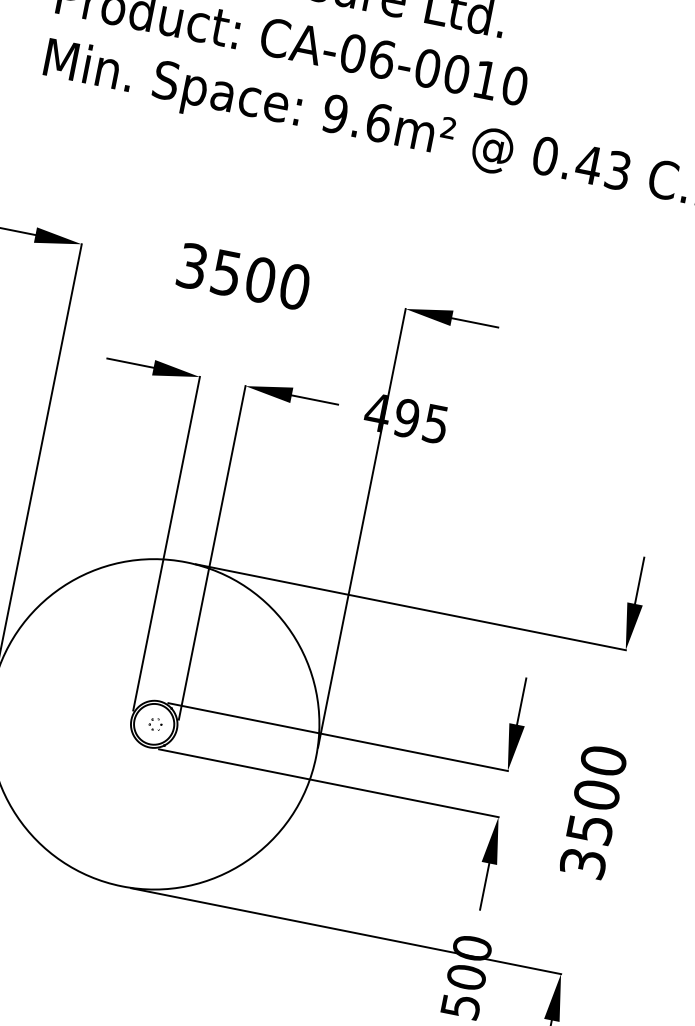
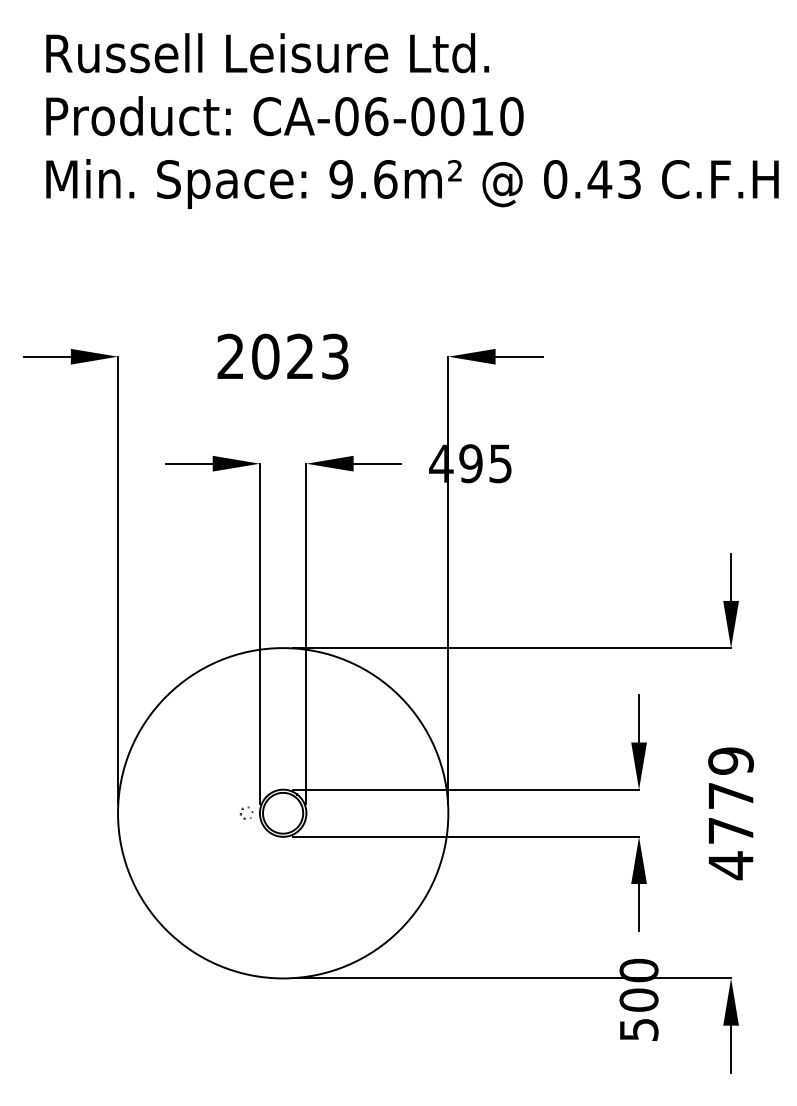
text: (244, 276) -> (283, 356), 3500 -> 2023
part: (155, 723) -> (246, 812), moved
text: (593, 812) -> (731, 813), 3500 -> 4779

